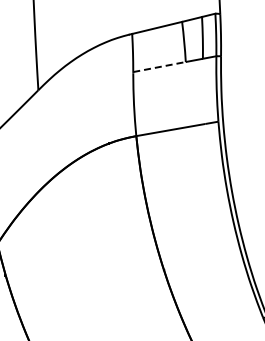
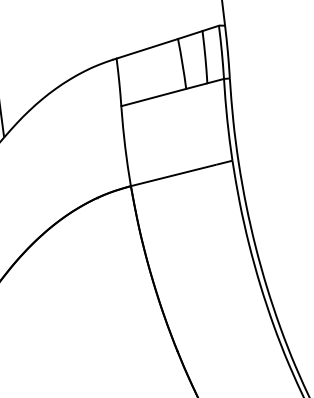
line: (159, 67) -> (153, 98), dashed -> solid

